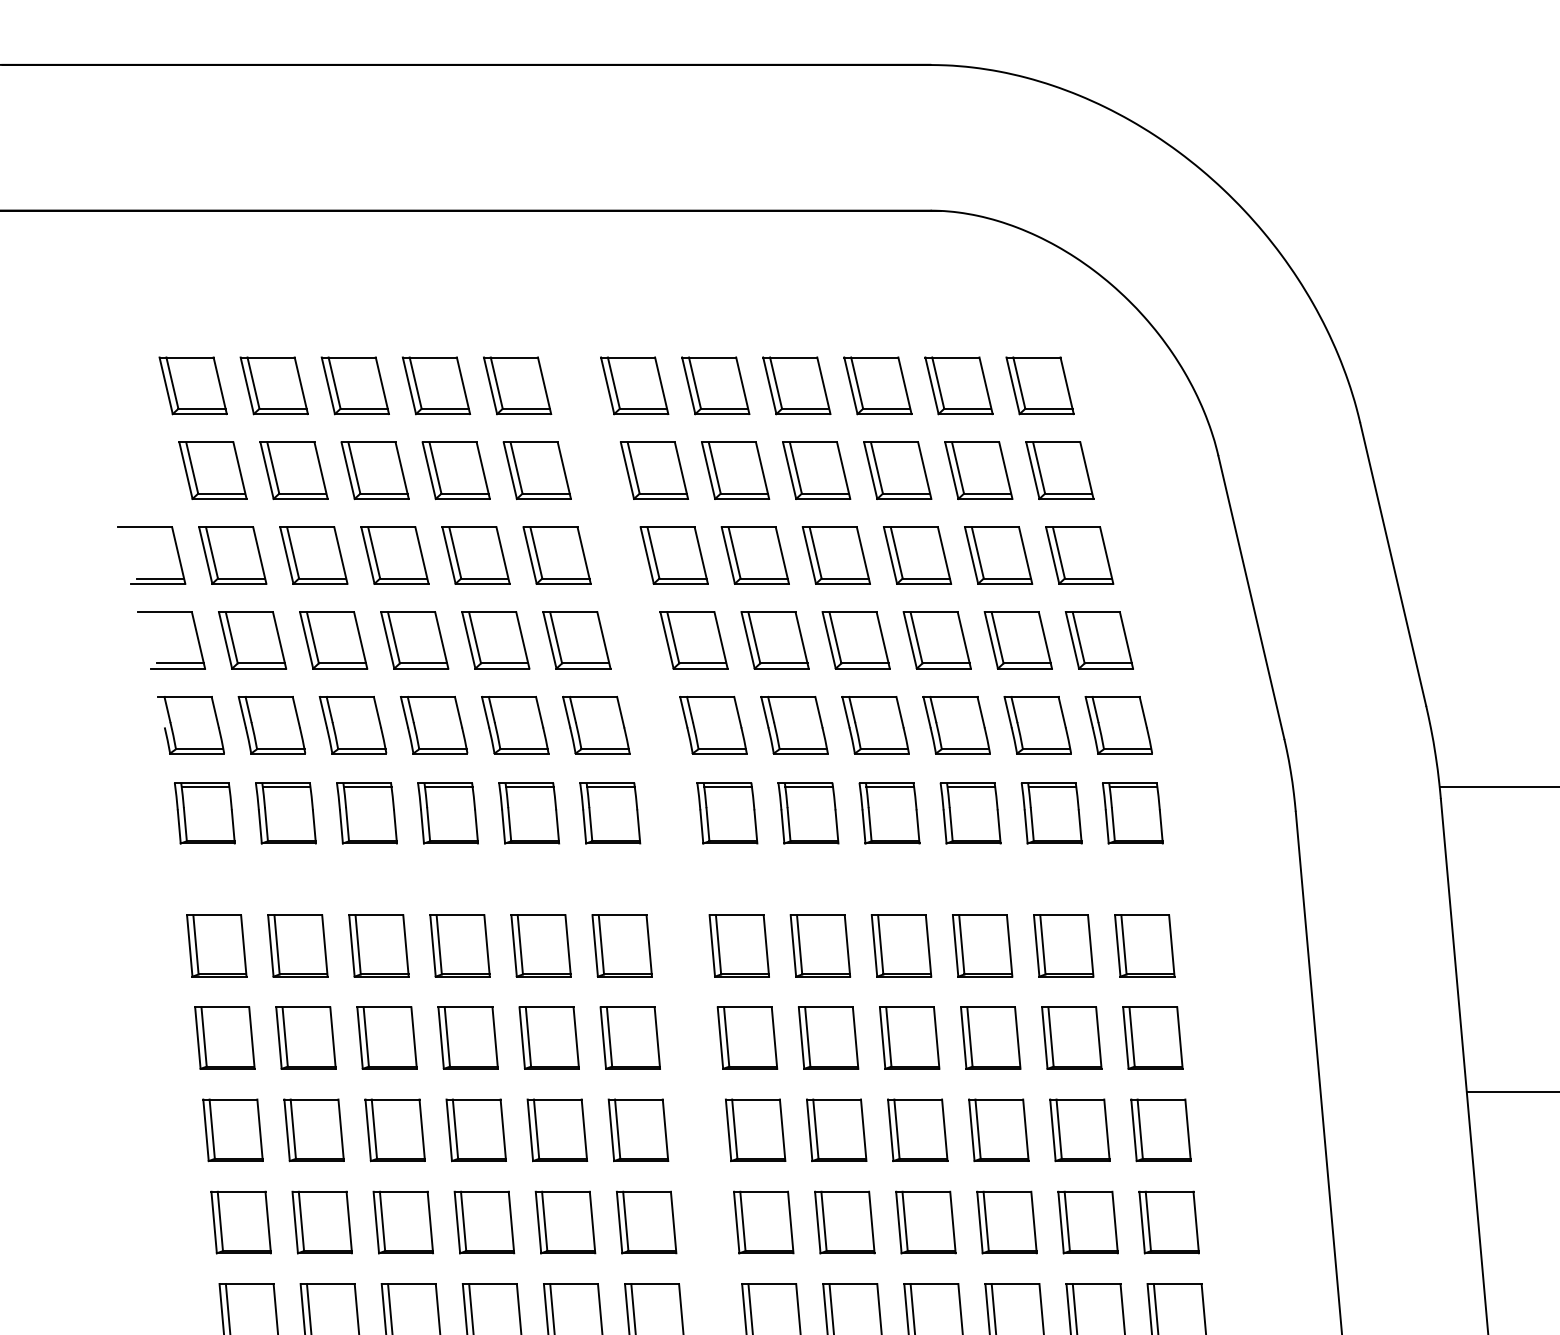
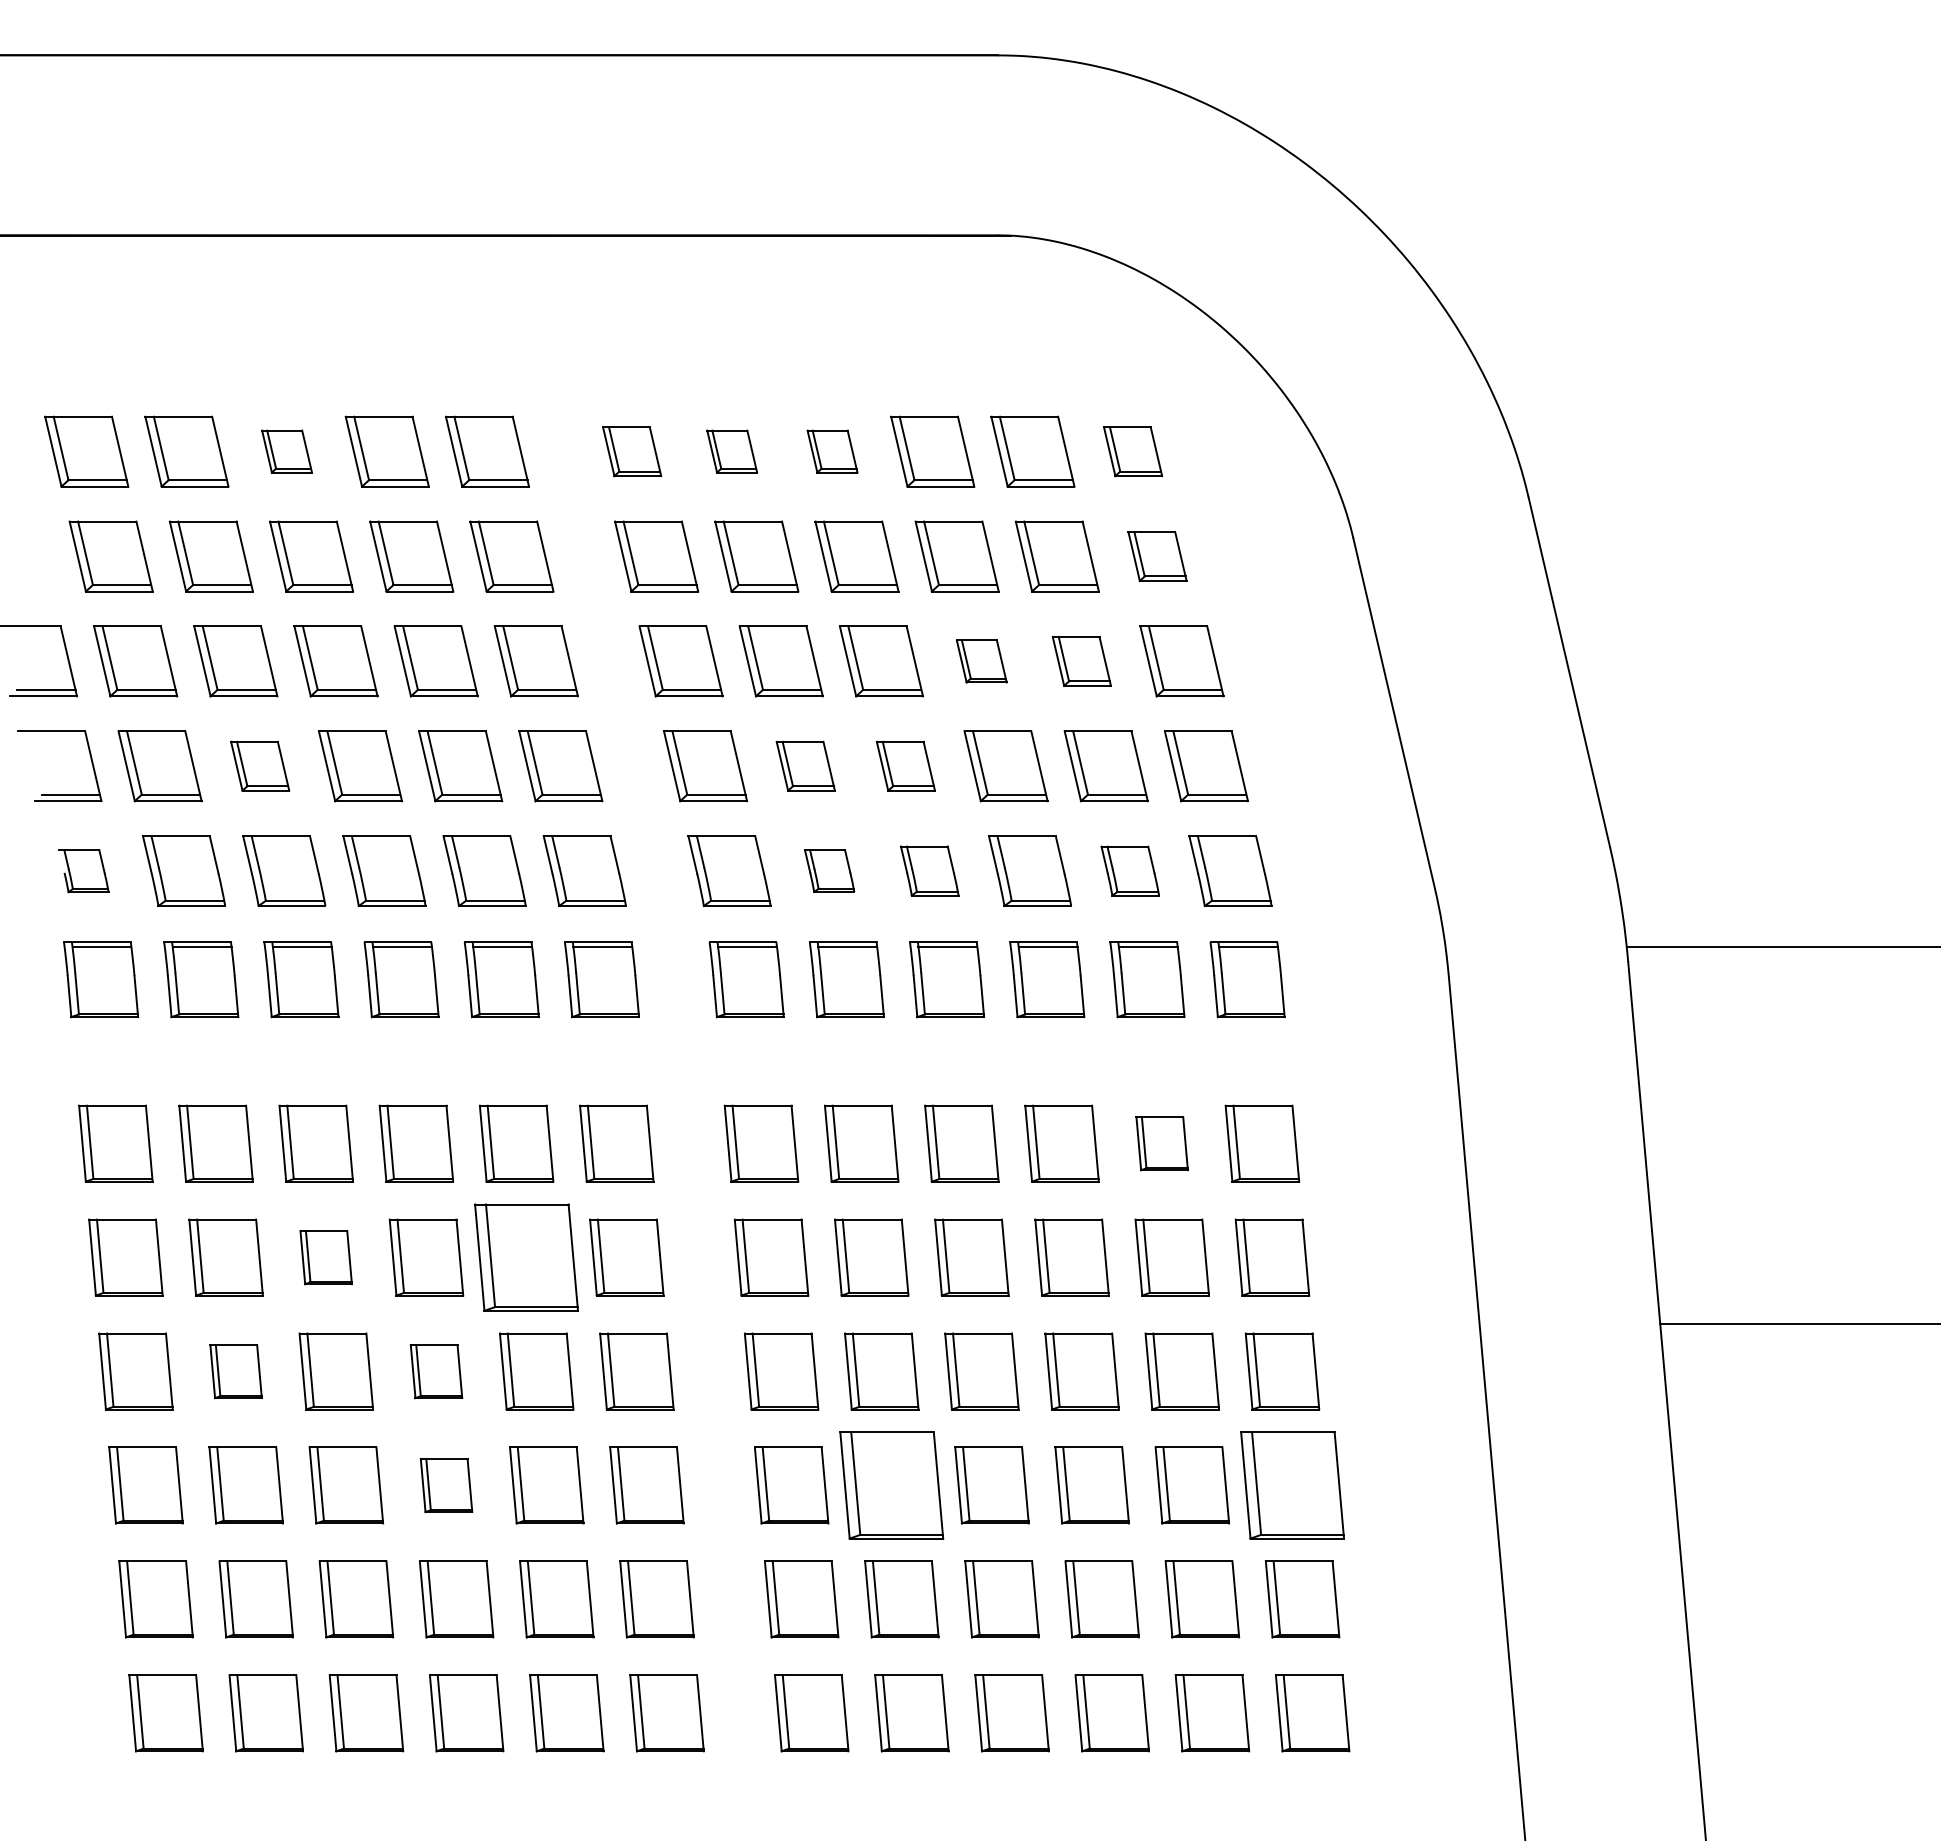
part: (354, 385) -> (286, 451), size x0.6
part: (634, 385) -> (631, 451), size x0.7
part: (715, 385) -> (731, 451), size x0.6
part: (796, 385) -> (832, 451), size x0.6
part: (1039, 385) -> (1132, 451), size x0.7
part: (1059, 470) -> (1157, 556), size x0.7
part: (917, 555) -> (981, 661), size x0.6
part: (998, 555) -> (1081, 661), size x0.7
part: (333, 640) -> (259, 766), size x0.7
part: (774, 640) -> (805, 766), size x0.7
part: (855, 640) -> (905, 766), size x0.7
part: (794, 724) -> (829, 870), size x0.6
part: (875, 724) -> (929, 870), size x0.7
part: (190, 725) -> (83, 871), size x0.6
part: (1038, 725) -> (1130, 871), size x0.7
part: (1063, 945) -> (1161, 1143), size x0.7
part: (386, 1038) -> (325, 1257), size x0.7
part: (549, 1038) -> (526, 1257), size x1.4
part: (313, 1130) -> (235, 1371), size x0.7
part: (476, 1130) -> (436, 1371), size x0.7
part: (484, 1222) -> (446, 1485), size x0.7
part: (844, 1222) -> (891, 1485), size x1.4
part: (1169, 1222) -> (1292, 1485), size x1.4

